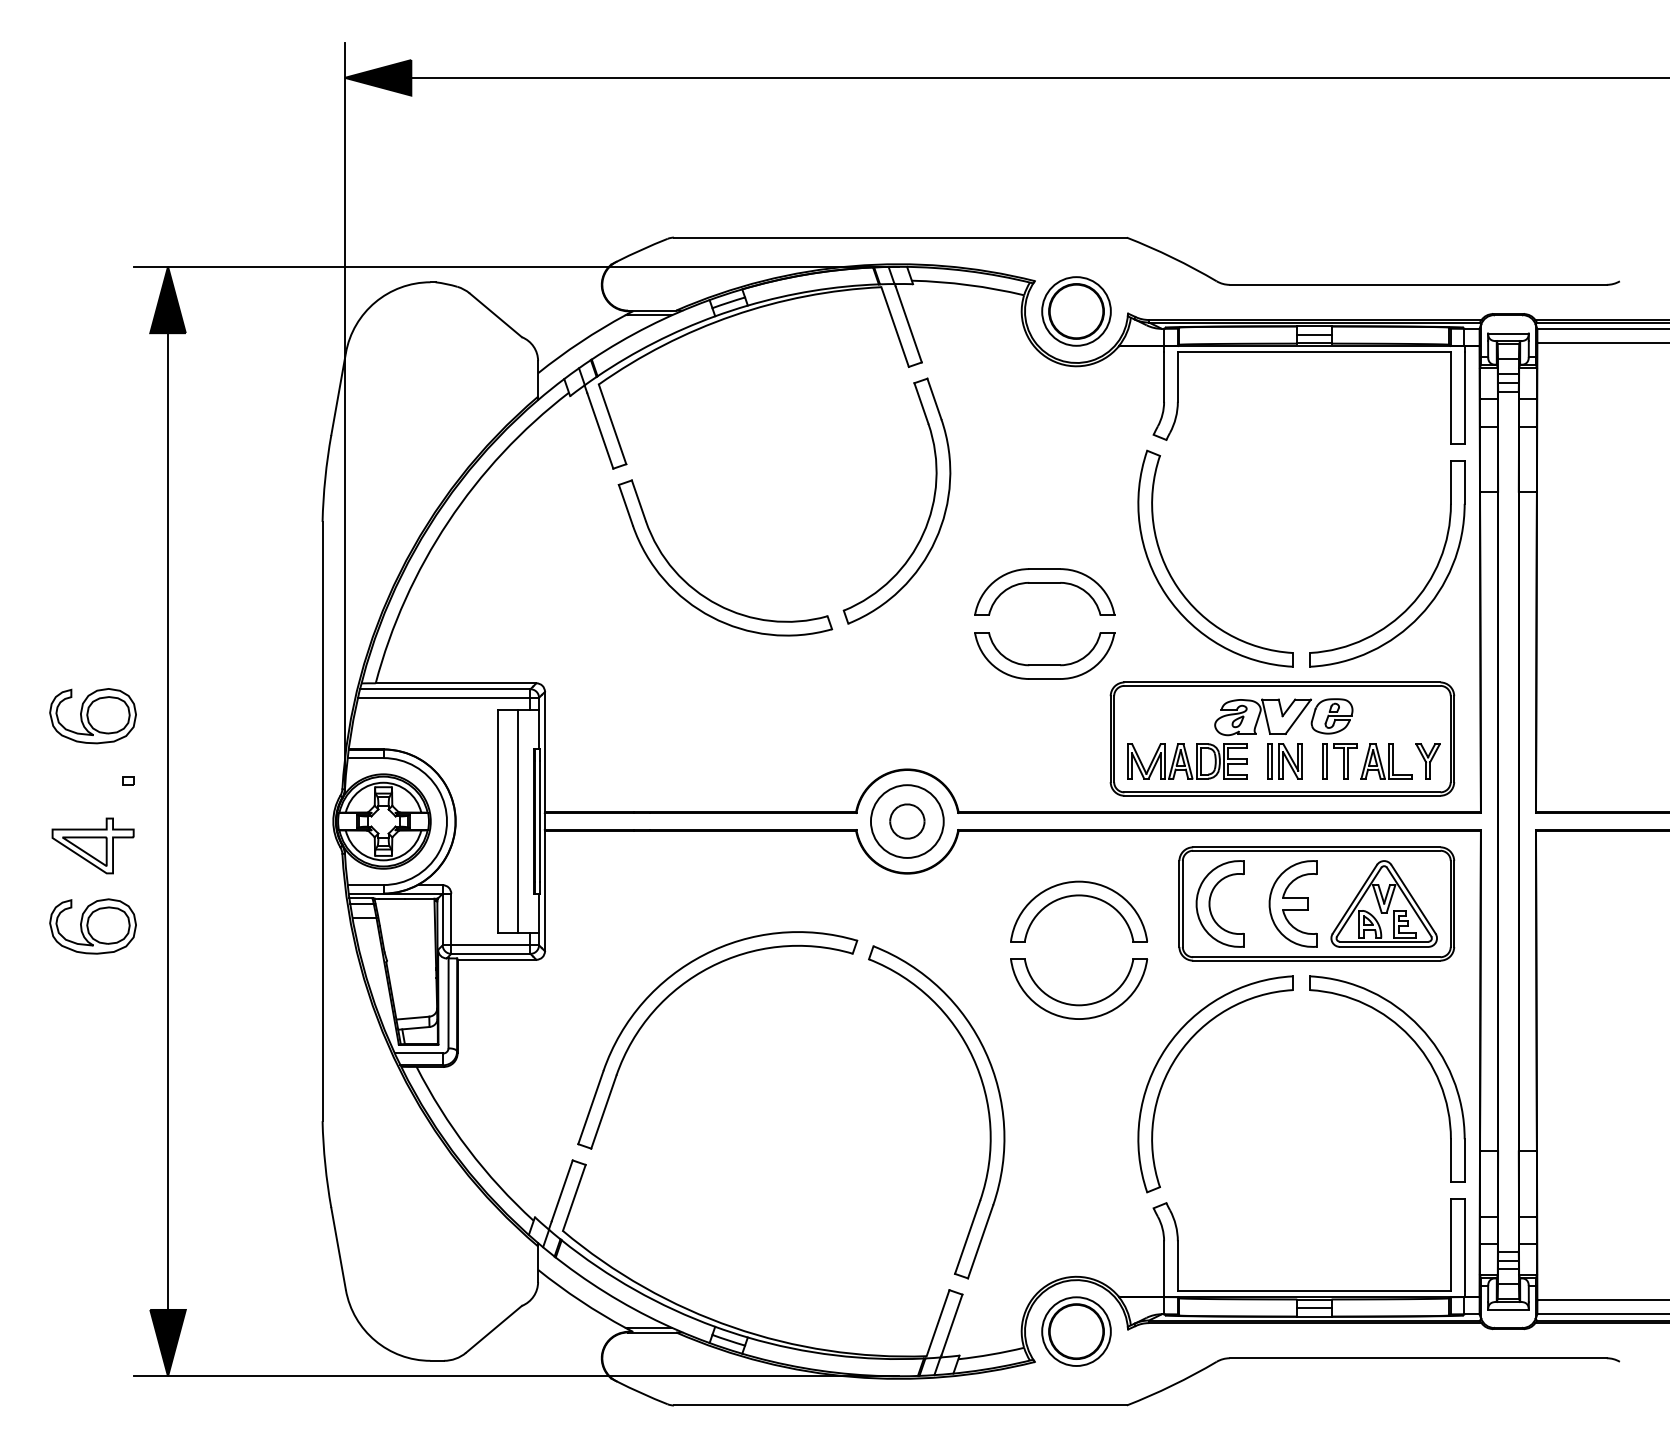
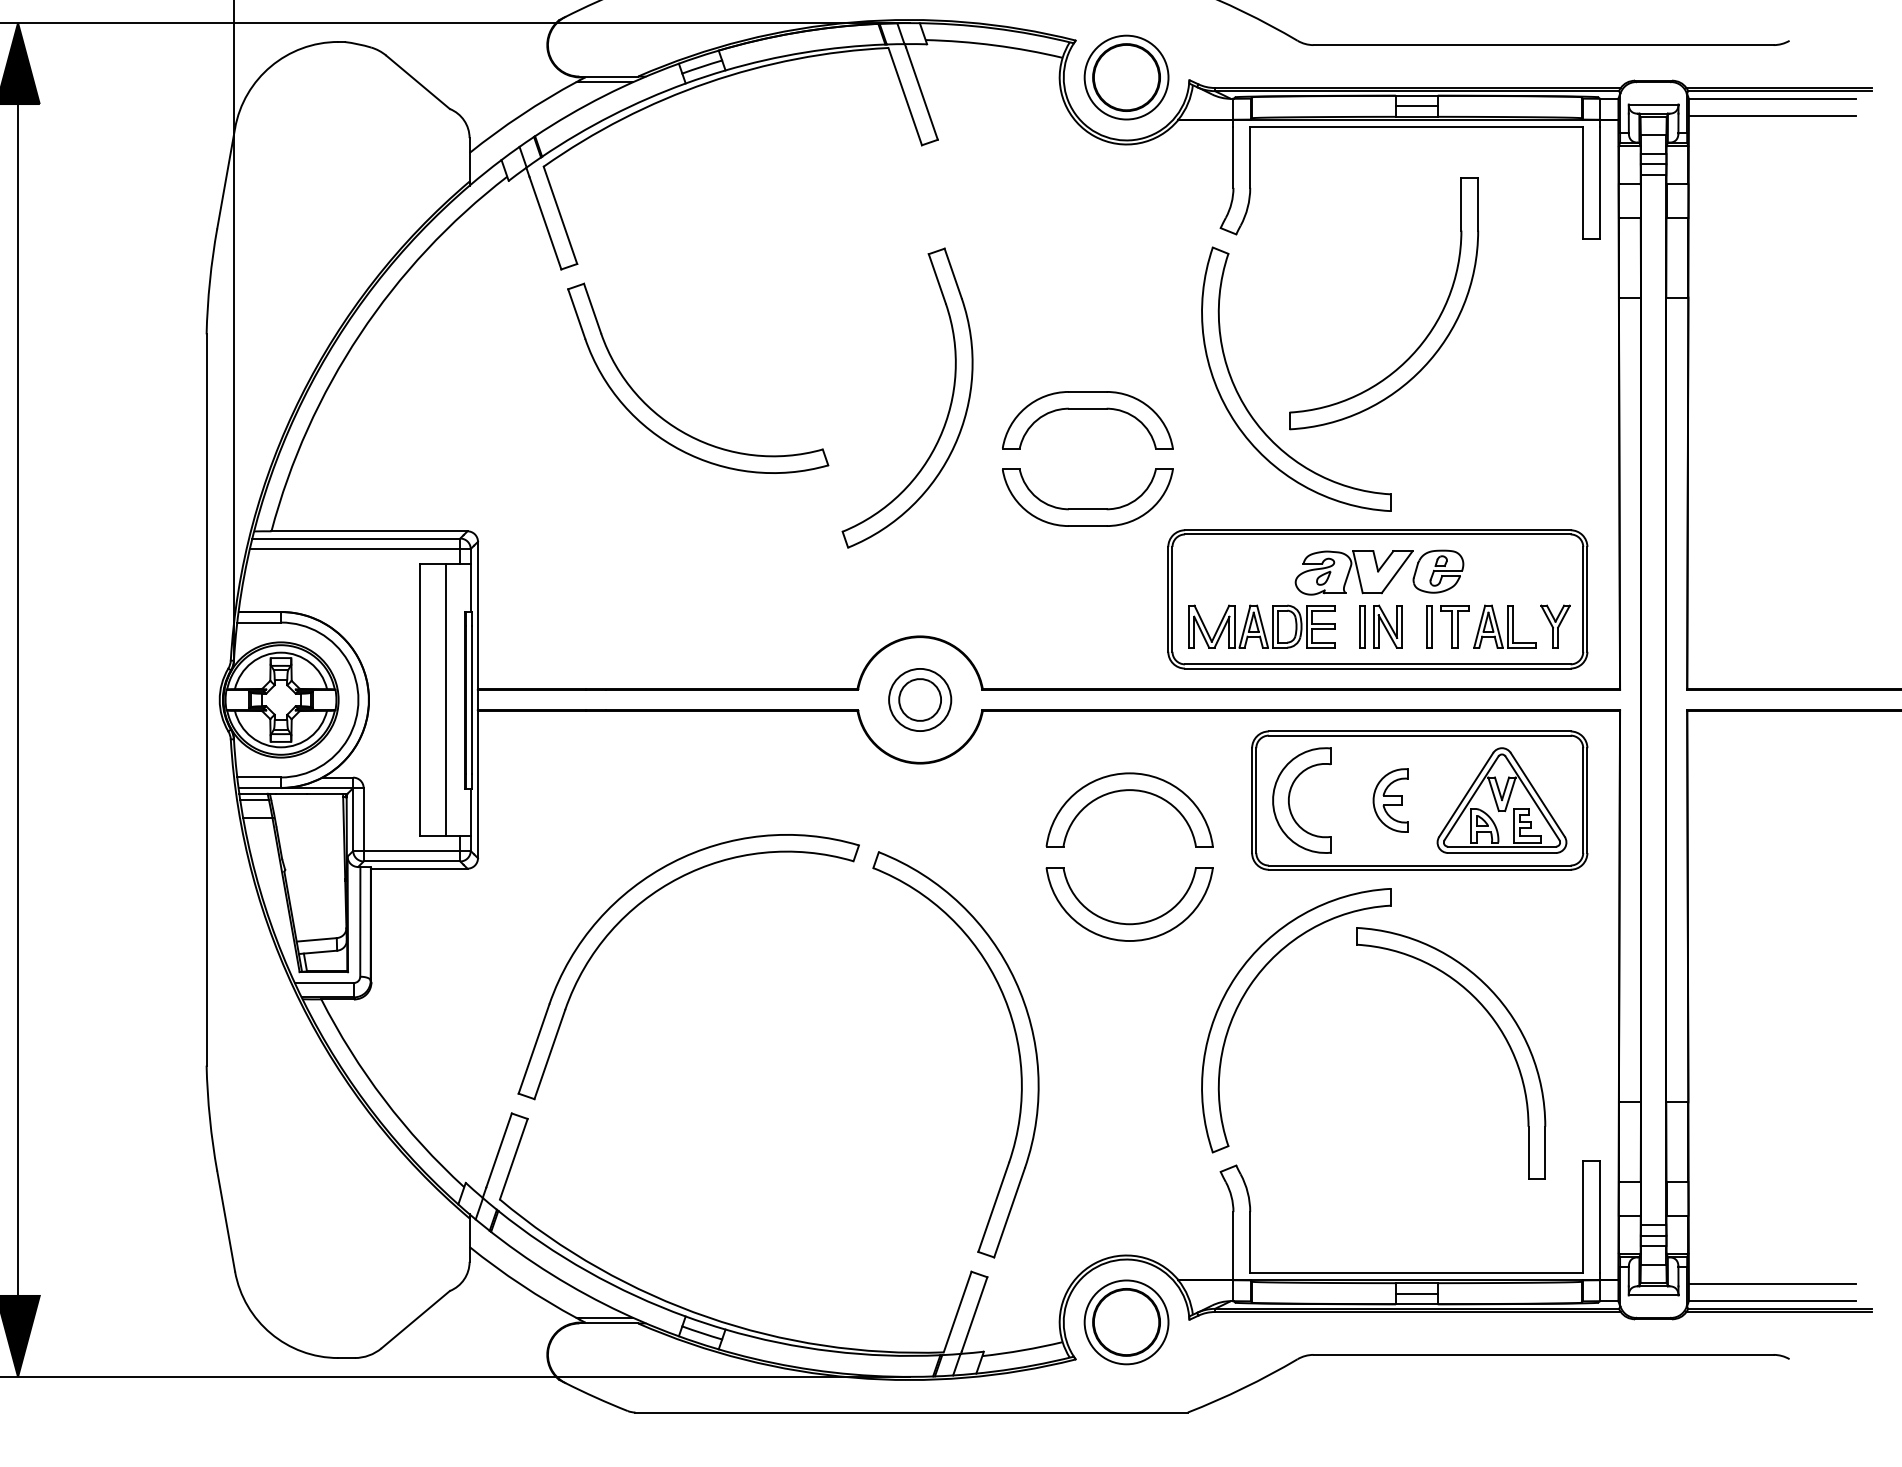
part: (930, 509) -> (948, 408), moved
part: (1424, 586) -> (1429, 331), moved
circle: (906, 821) -> (919, 699), size x0.7
part: (1292, 903) -> (1390, 799), size x0.6
part: (1422, 1053) -> (1493, 1022), moved

